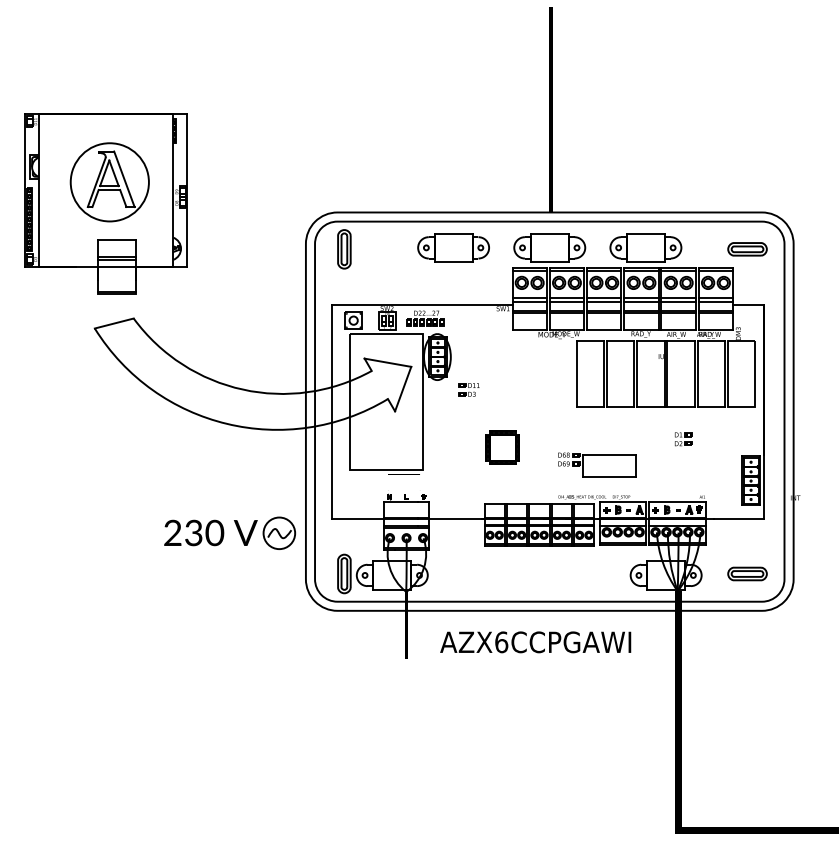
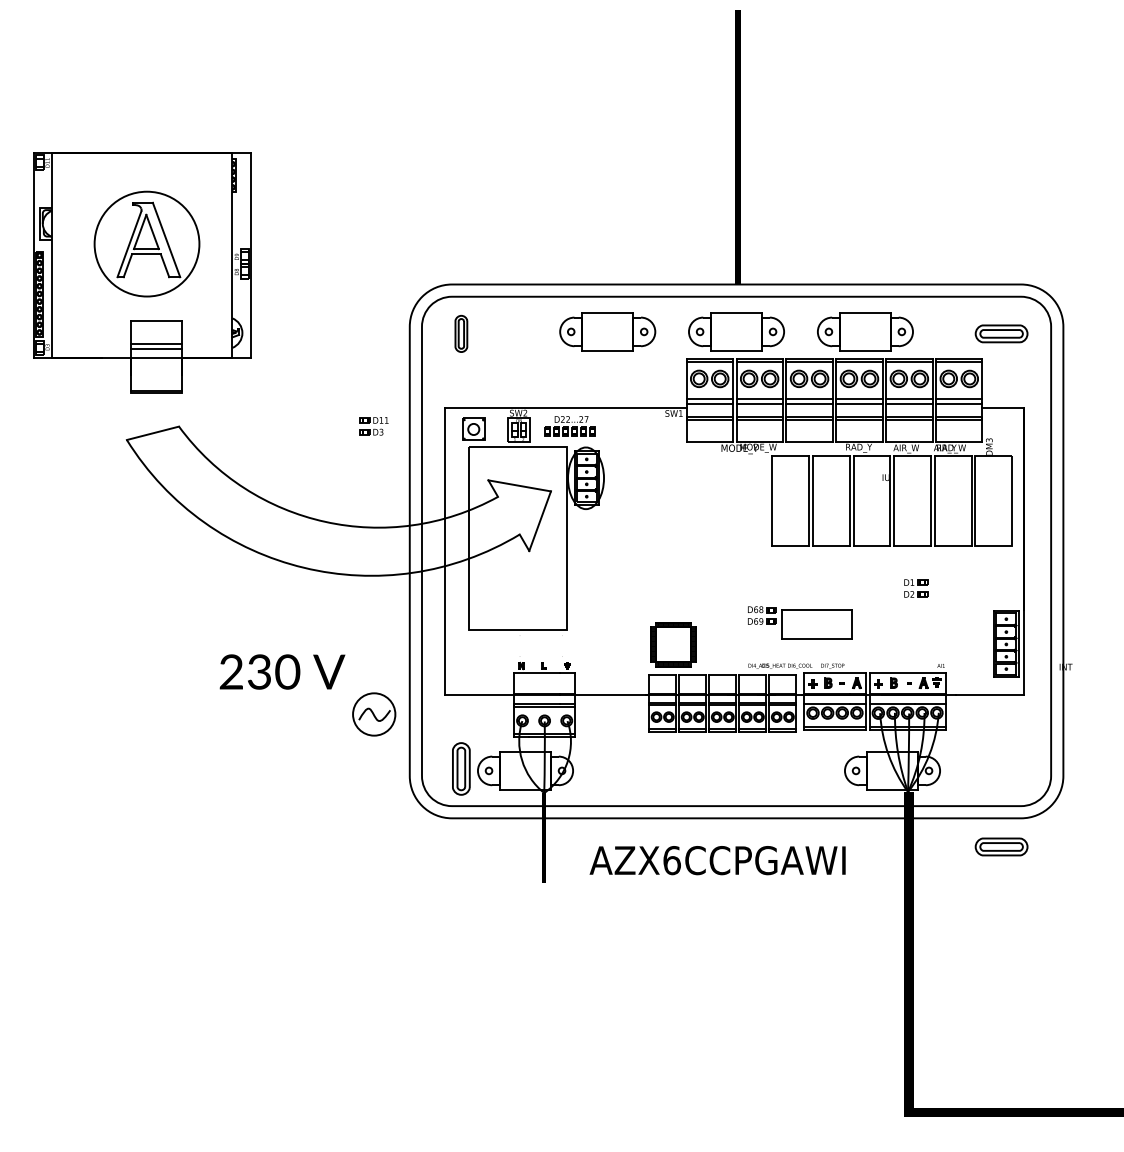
part: (344, 249) -> (461, 333), size x0.7
part: (468, 390) -> (373, 426), moved
part: (502, 447) -> (673, 644), moved
text: (210, 532) -> (282, 671), moved
part: (747, 573) -> (1001, 846), moved

